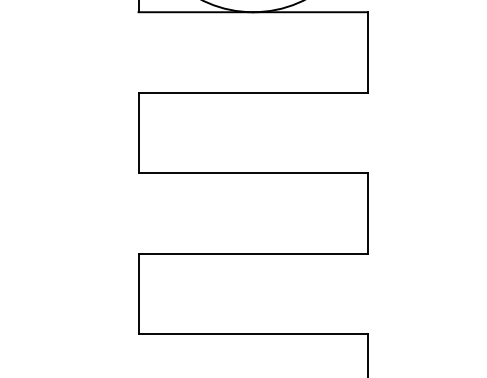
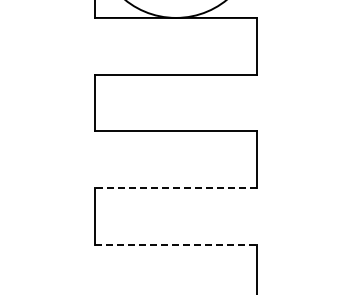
line: (253, 254) -> (176, 188), solid -> dashed
line: (253, 333) -> (176, 244), solid -> dashed

